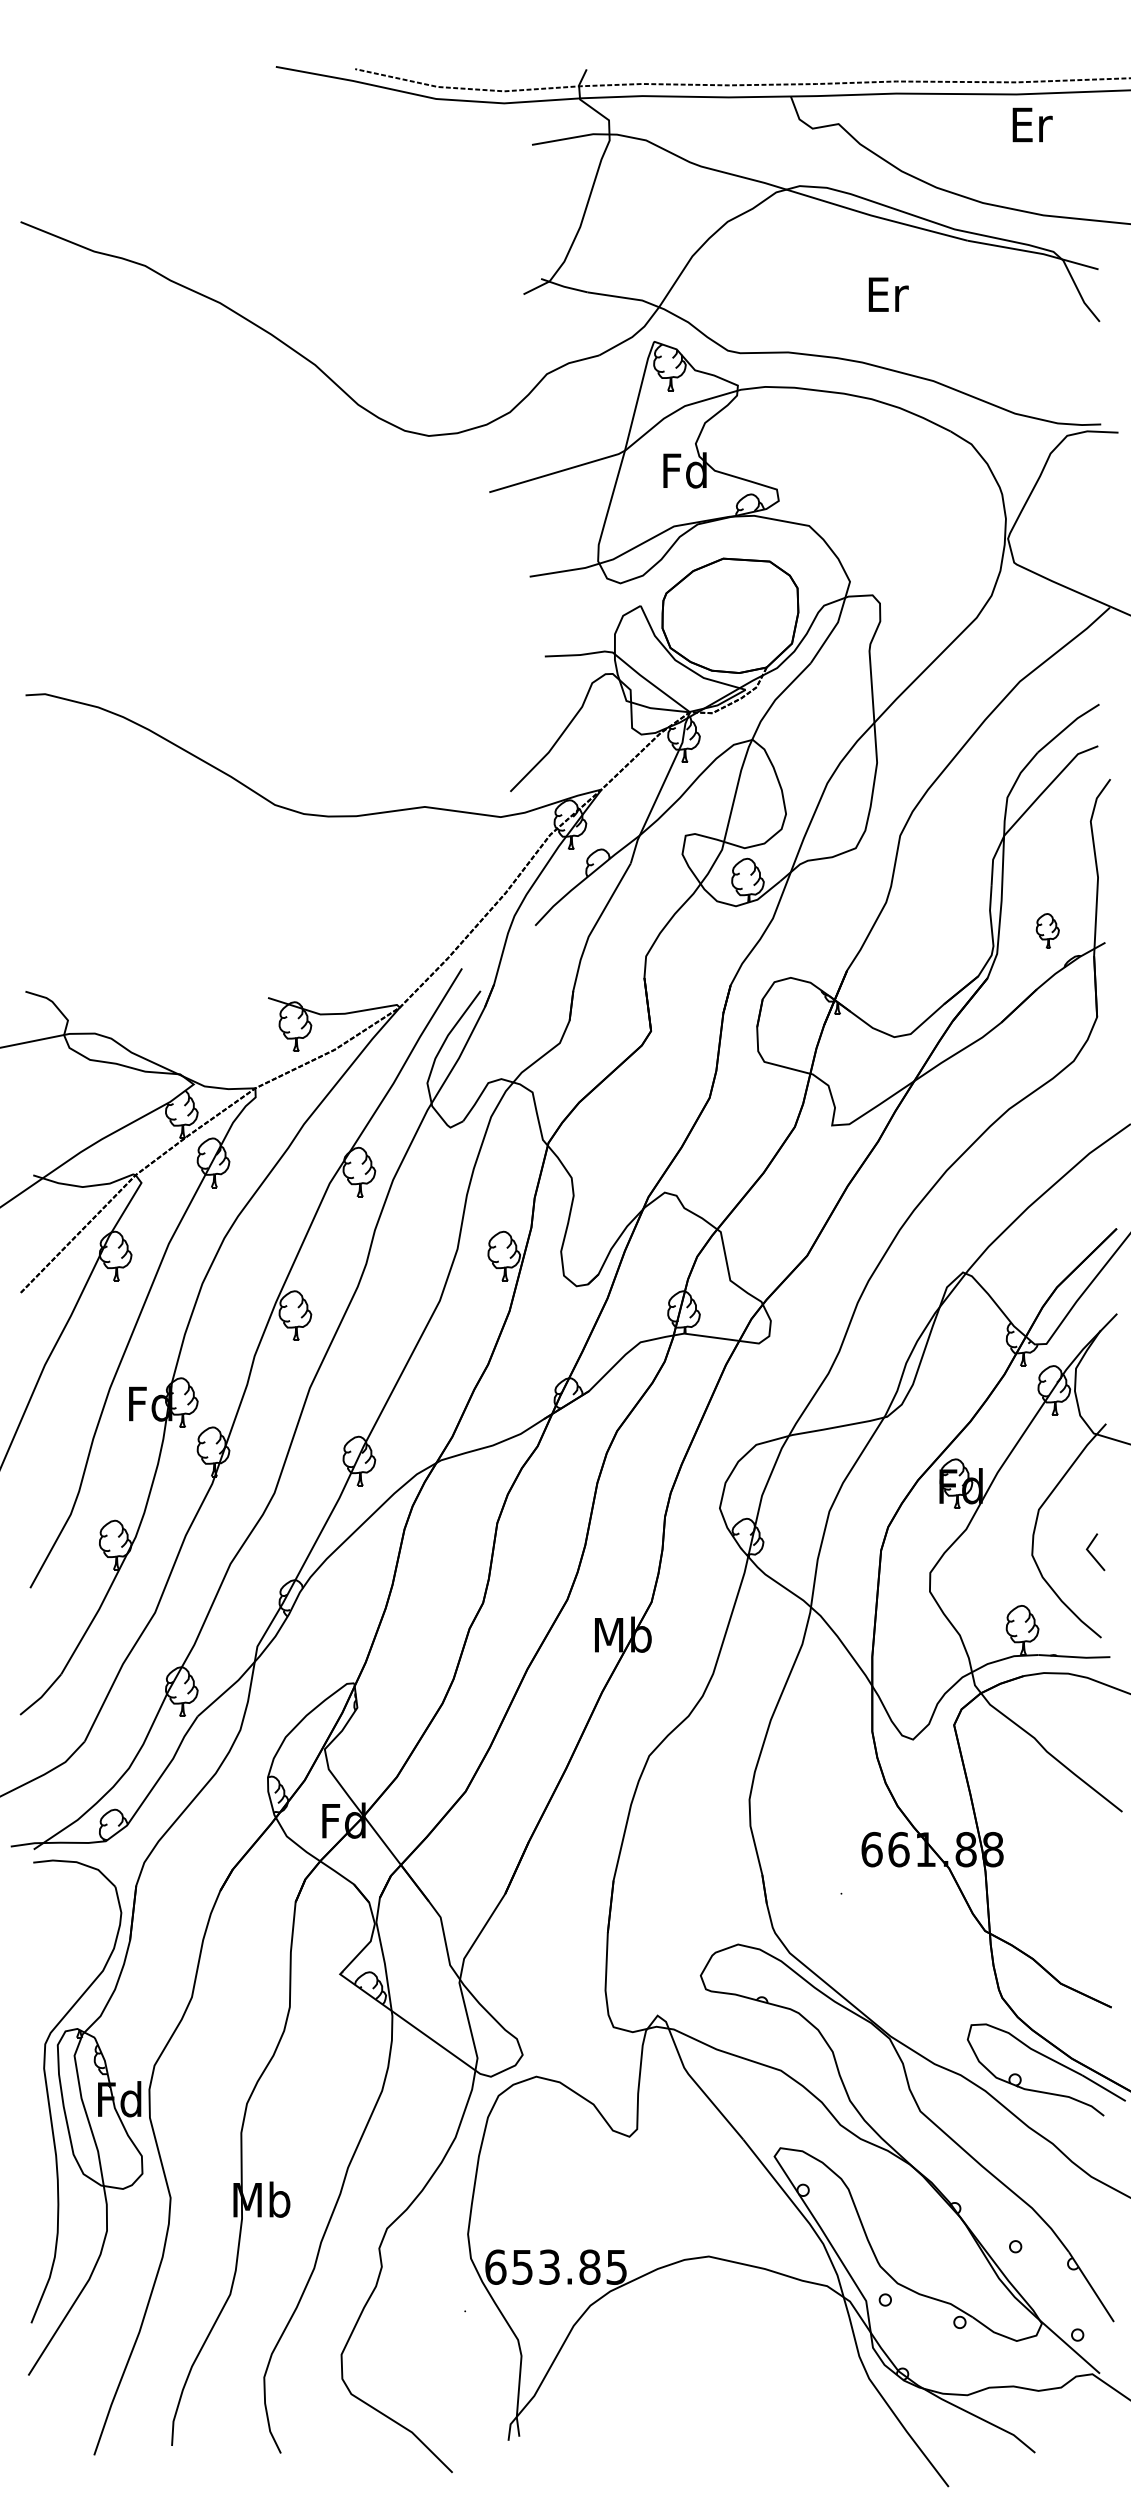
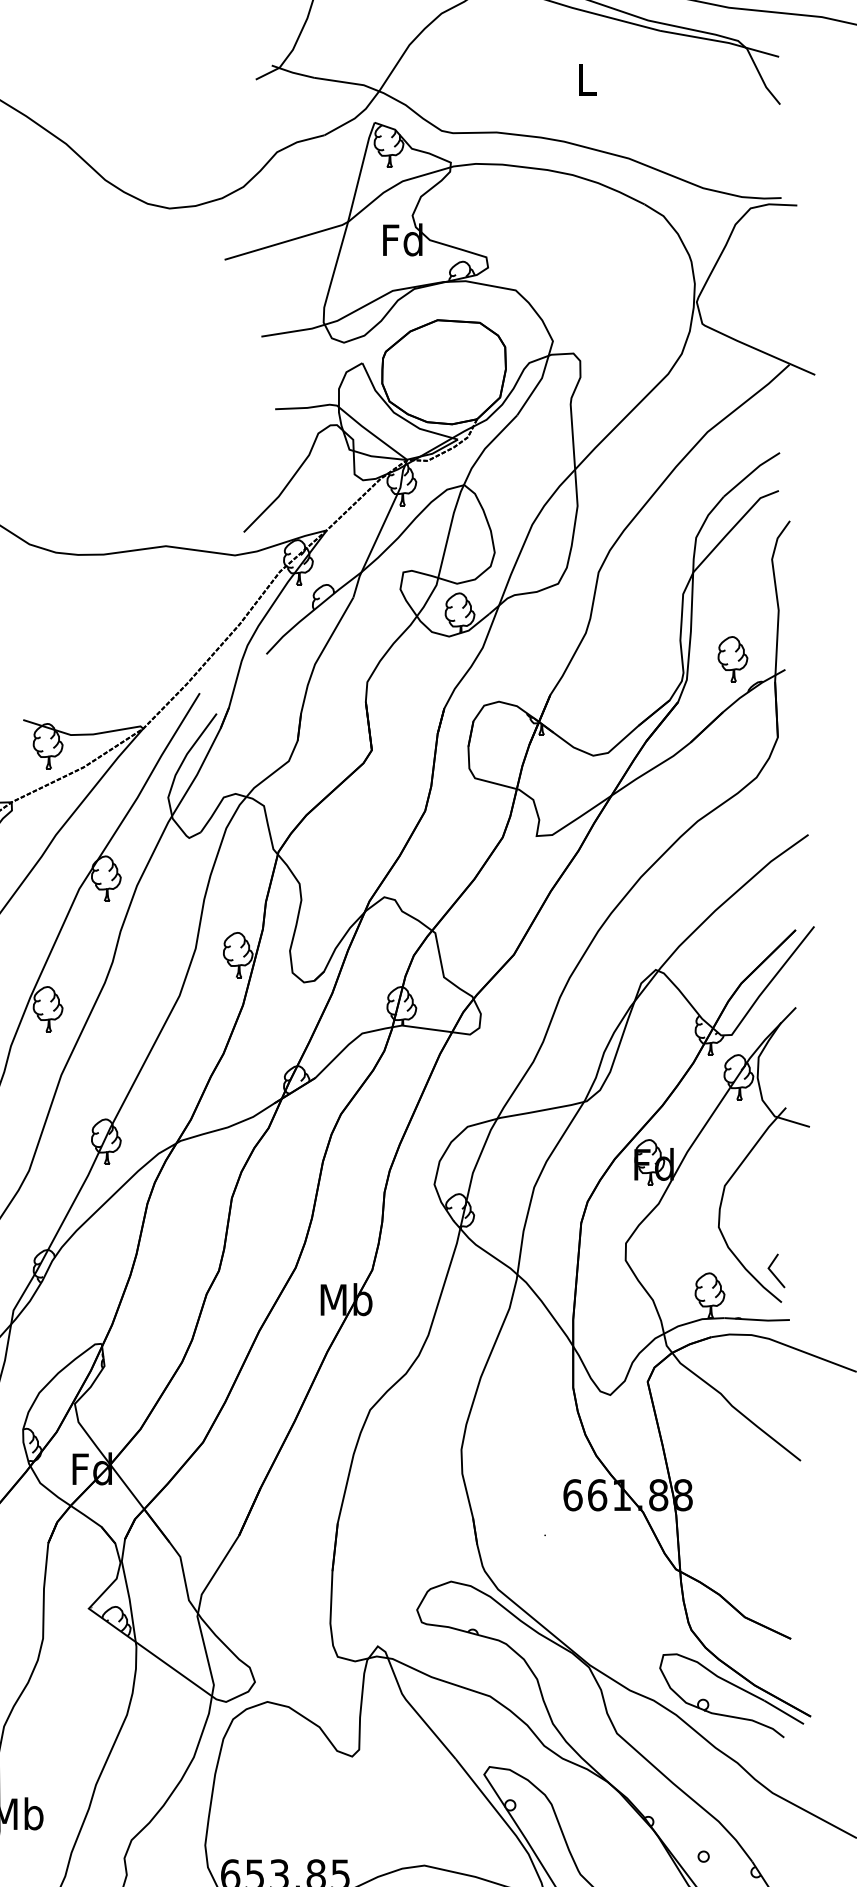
text: (888, 294) -> (587, 79), Er -> L
part: (1047, 930) -> (732, 658), size x1.43
line: (1092, 1554) -> (773, 1273), moved

